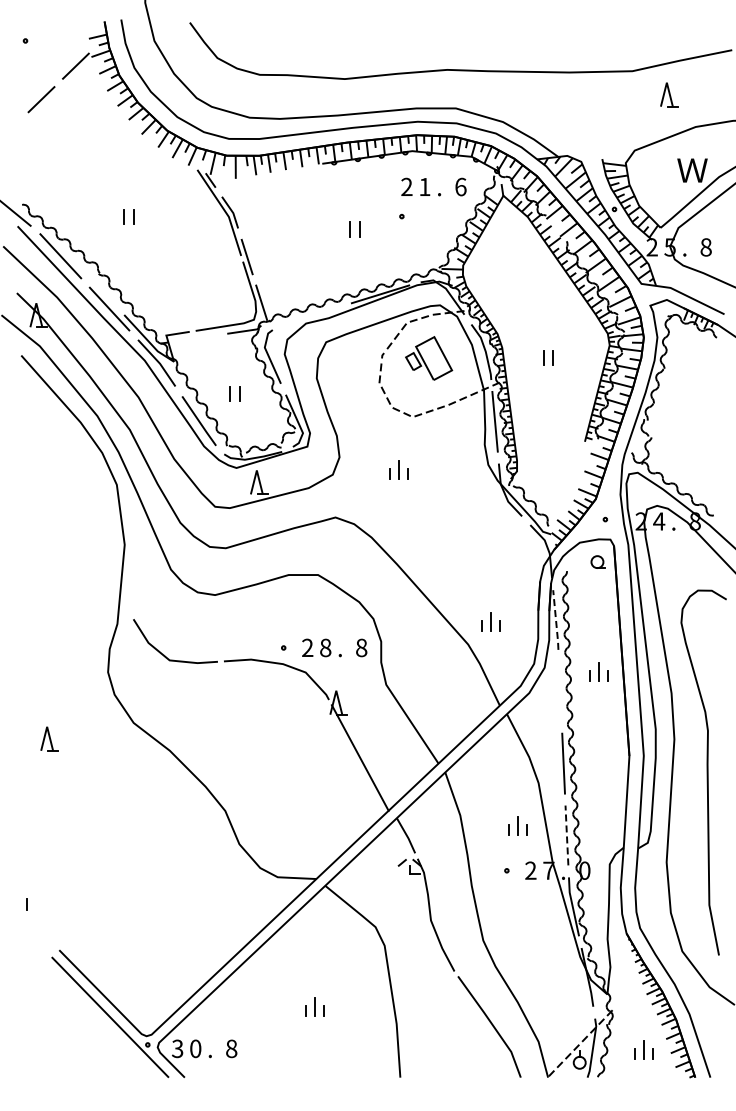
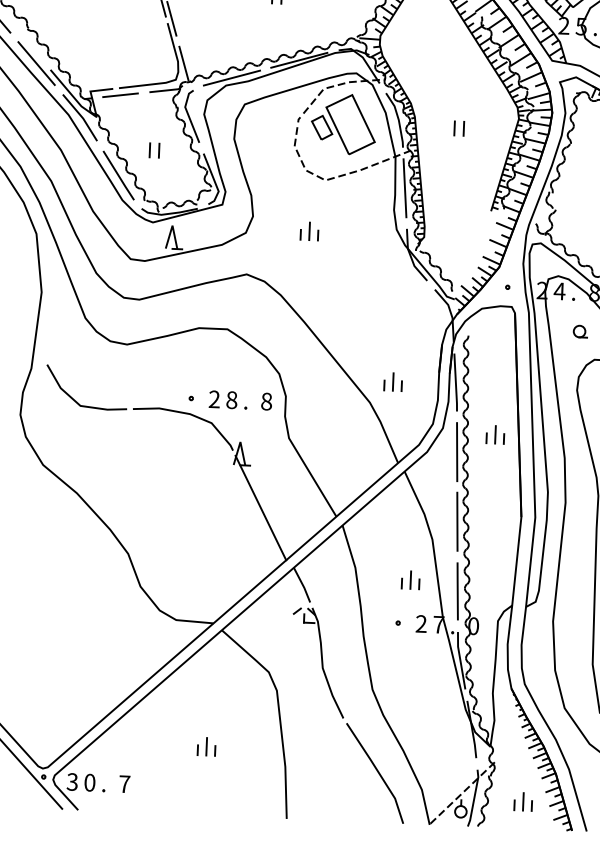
line: (311, 315) -> (231, 77), added
line: (197, 337) -> (120, 94), added
part: (428, 358) -> (343, 124), size x1.43
part: (597, 561) -> (579, 330), moved
line: (556, 620) -> (456, 382), dashed -> solid
line: (559, 691) -> (456, 451), added
line: (566, 834) -> (457, 590), dashed -> solid
text: (231, 1048) -> (124, 783), 8 -> 7

